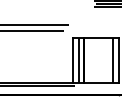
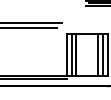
line: (108, 61) -> (98, 55), added

